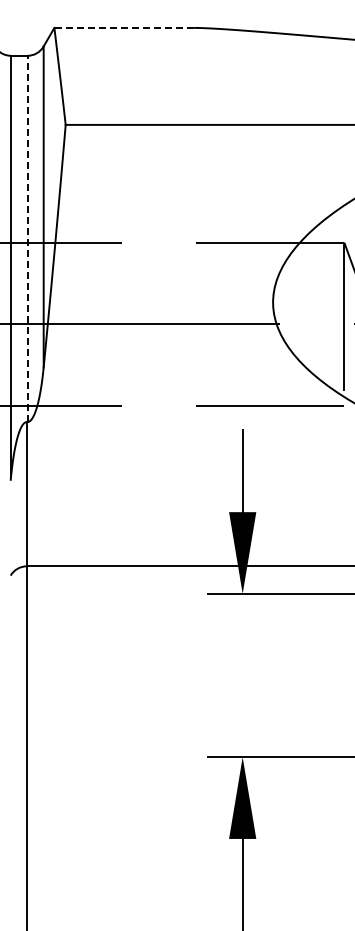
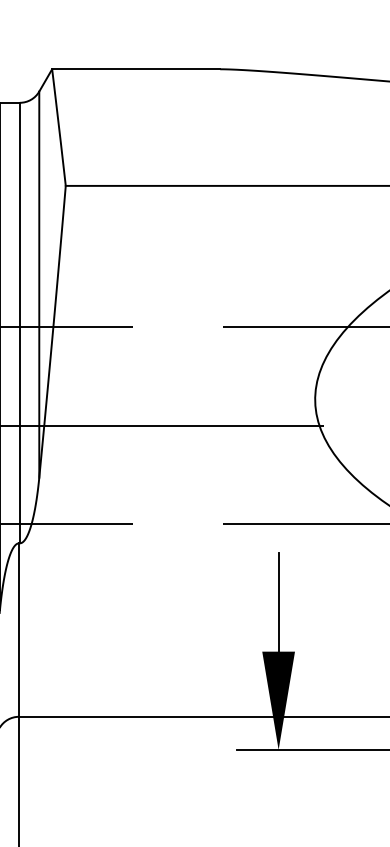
line: (124, 27) -> (136, 68), dashed -> solid
line: (27, 238) -> (19, 322), dashed -> solid

